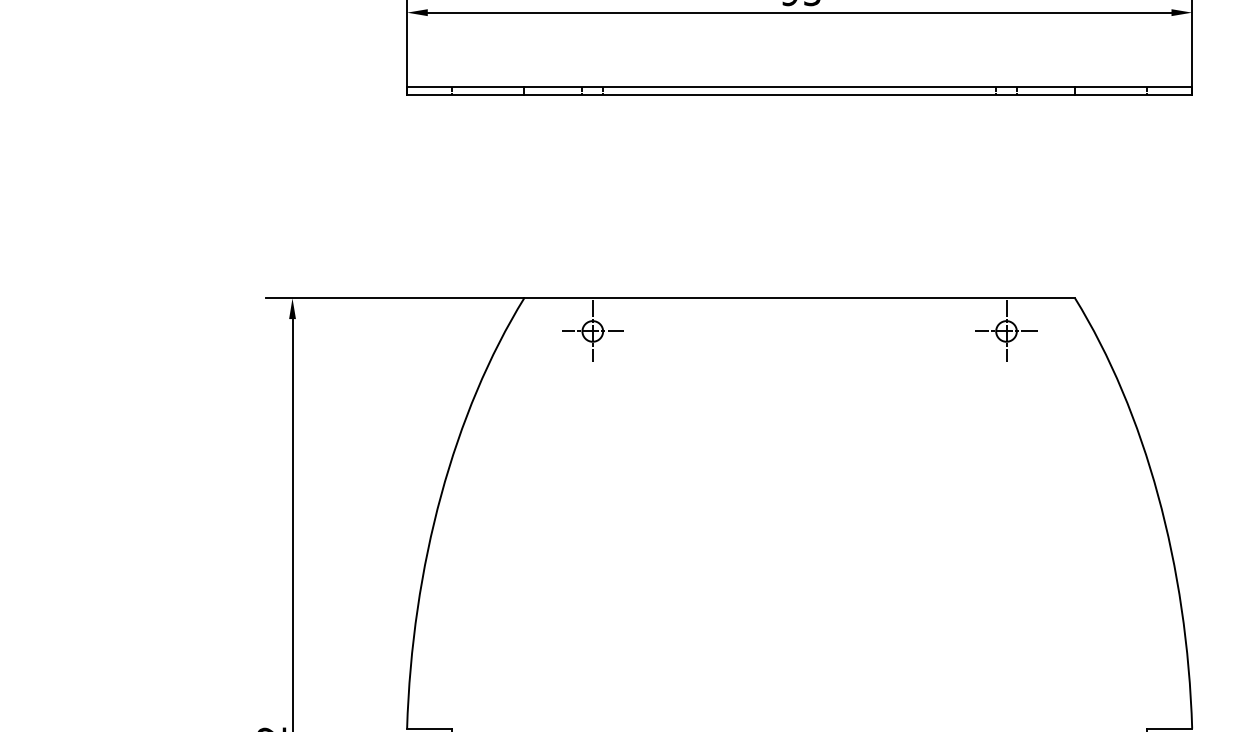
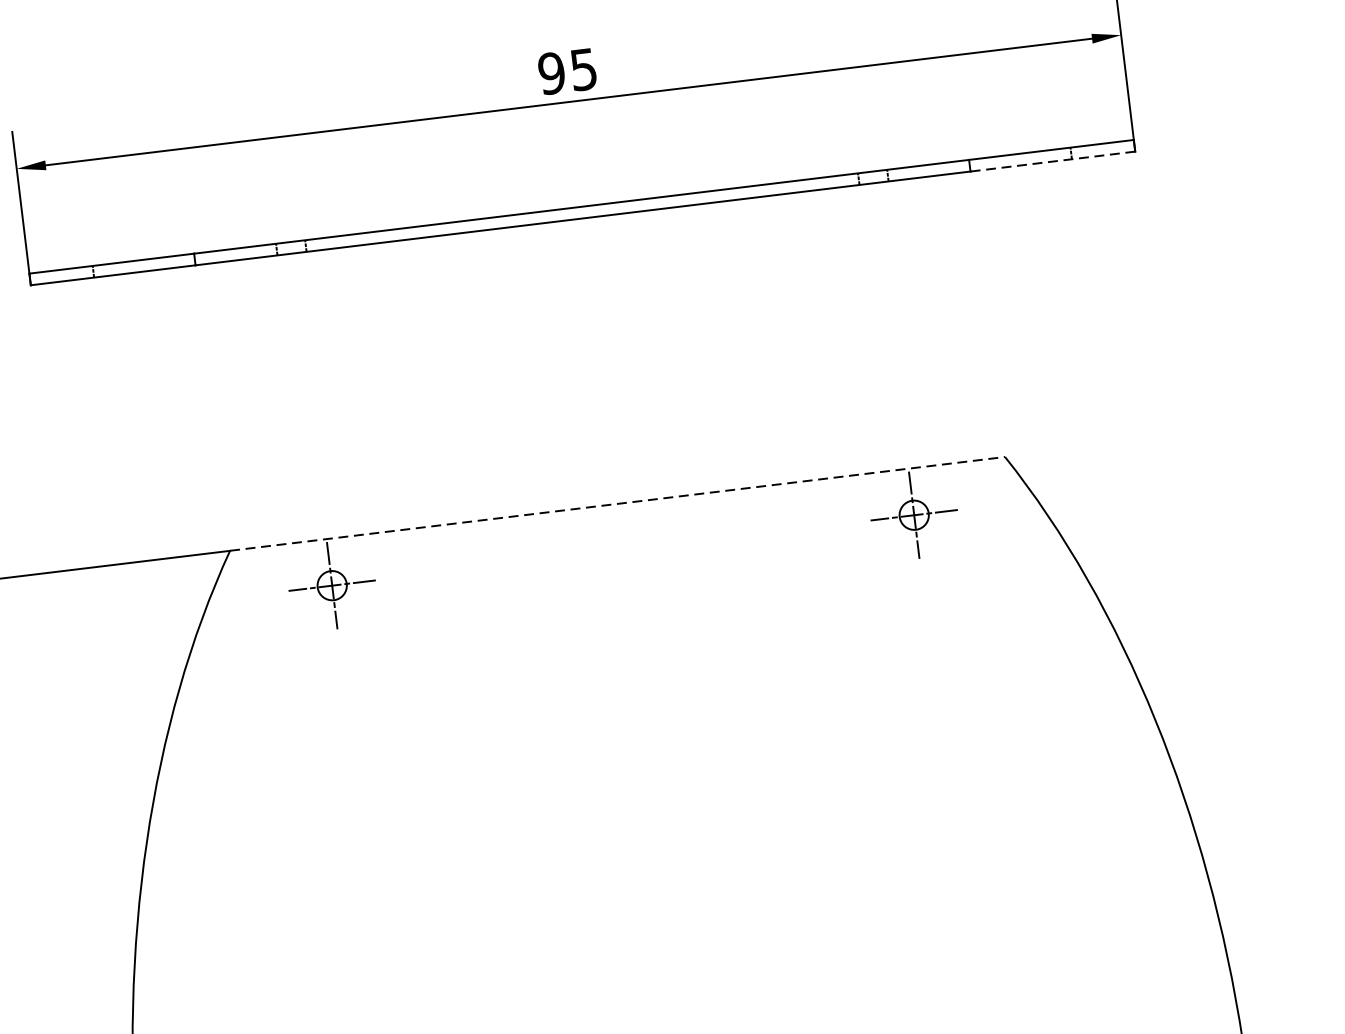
line: (1133, 95) -> (1052, 161), solid -> dashed
line: (800, 298) -> (618, 503), solid -> dashed

